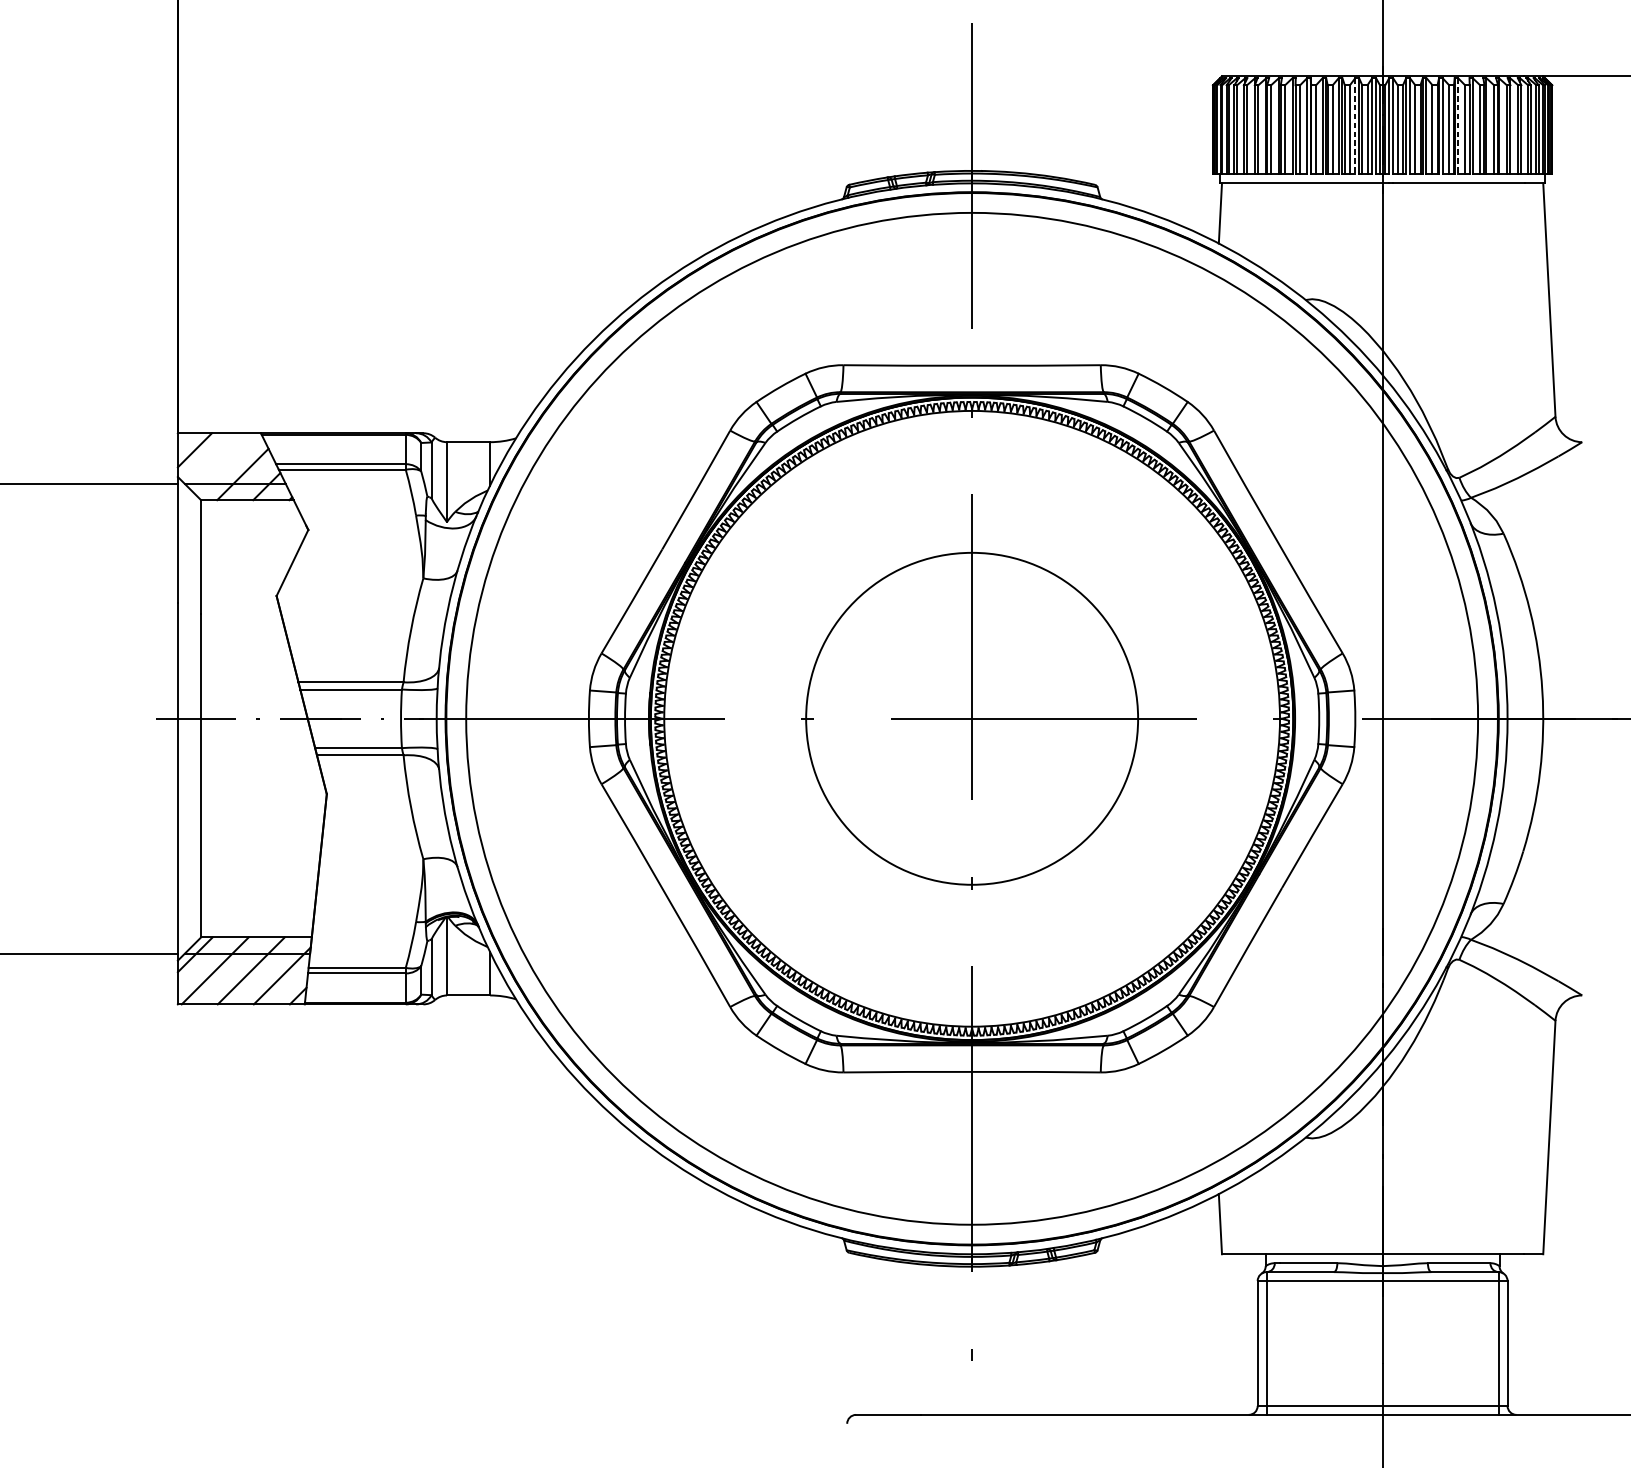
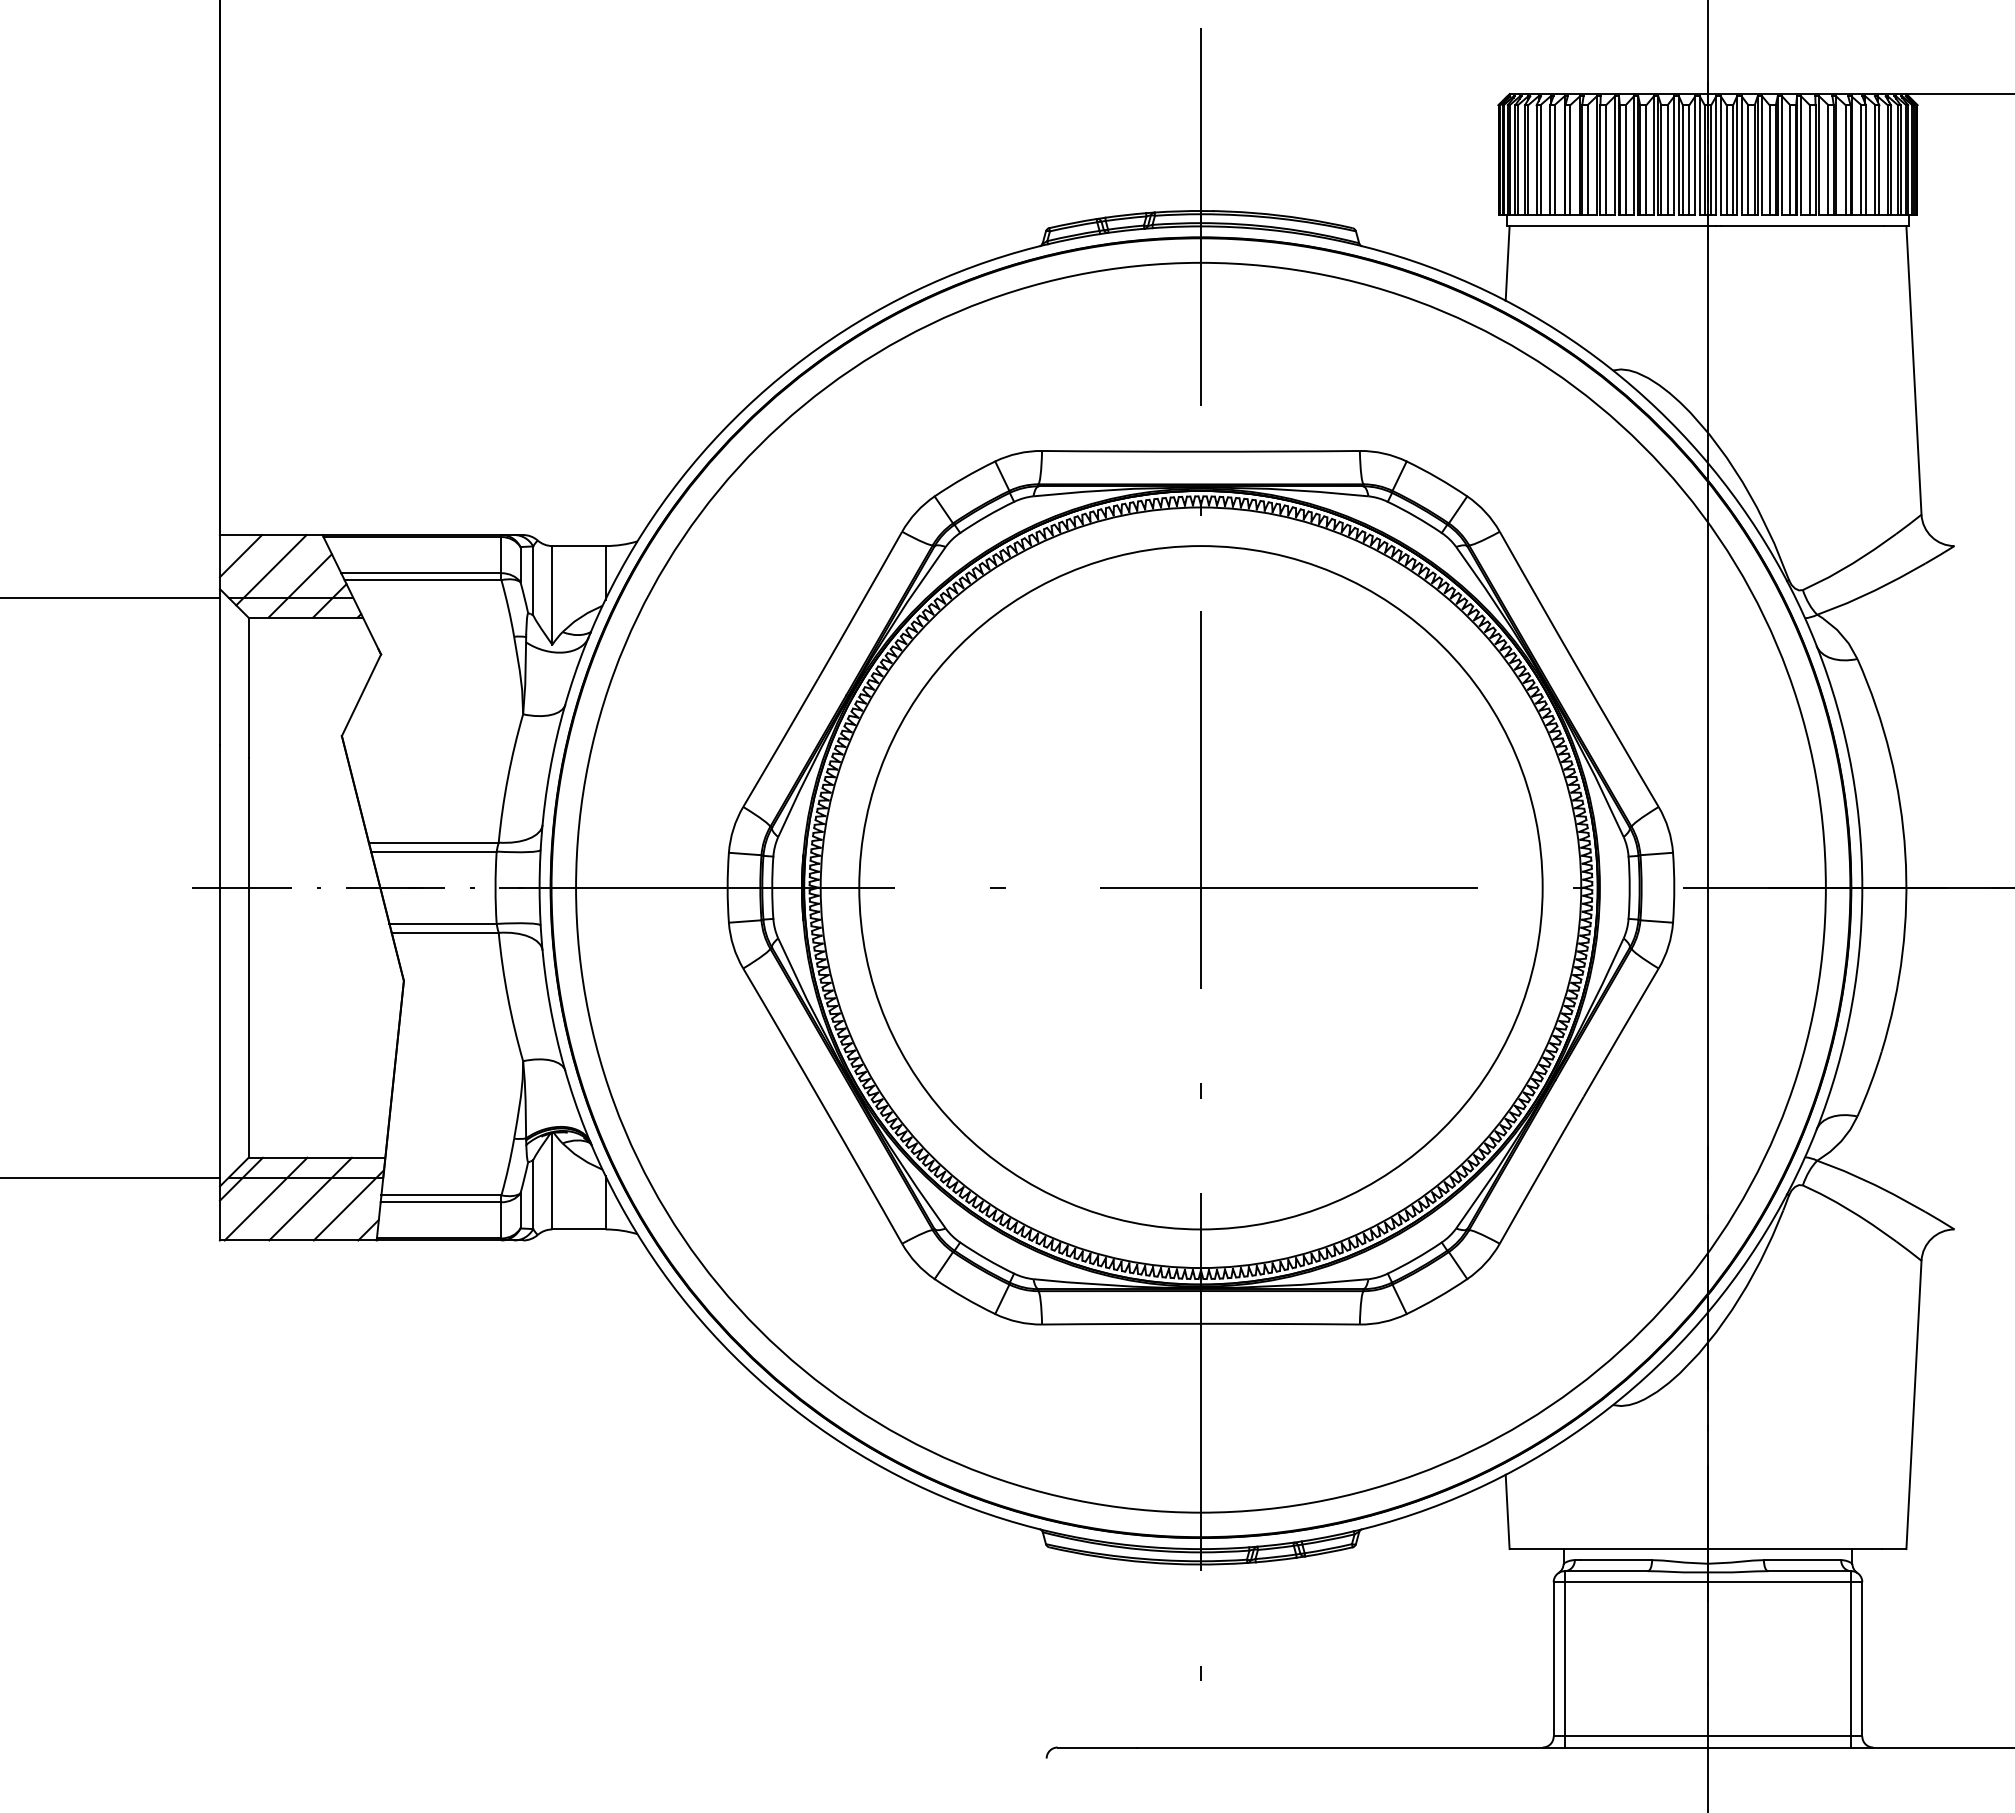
line: (1355, 125) -> (1674, 155), dashed -> solid
line: (1458, 125) -> (1801, 155), dashed -> solid
line: (219, 461) -> (271, 570), added
circle: (971, 718) -> (1200, 887), size x1.67

